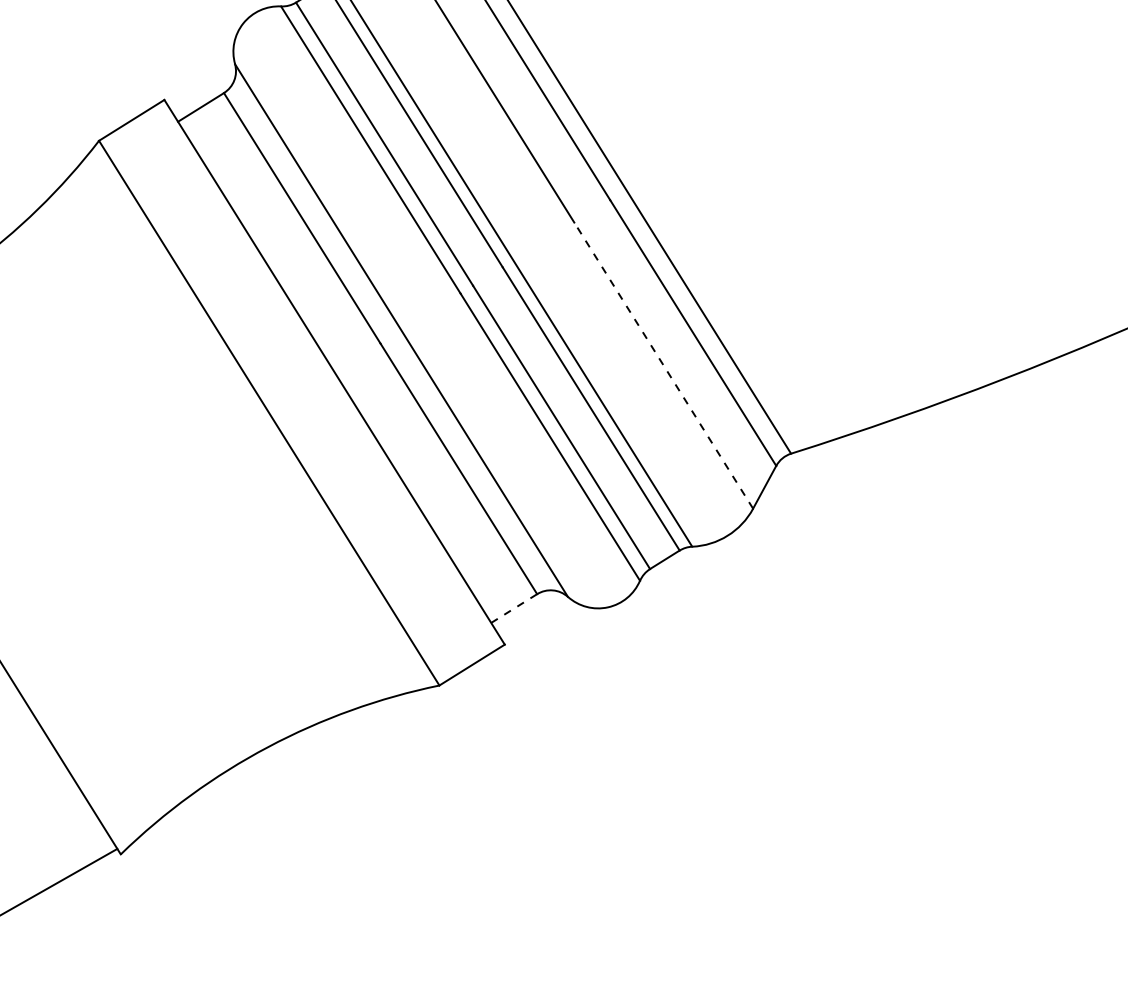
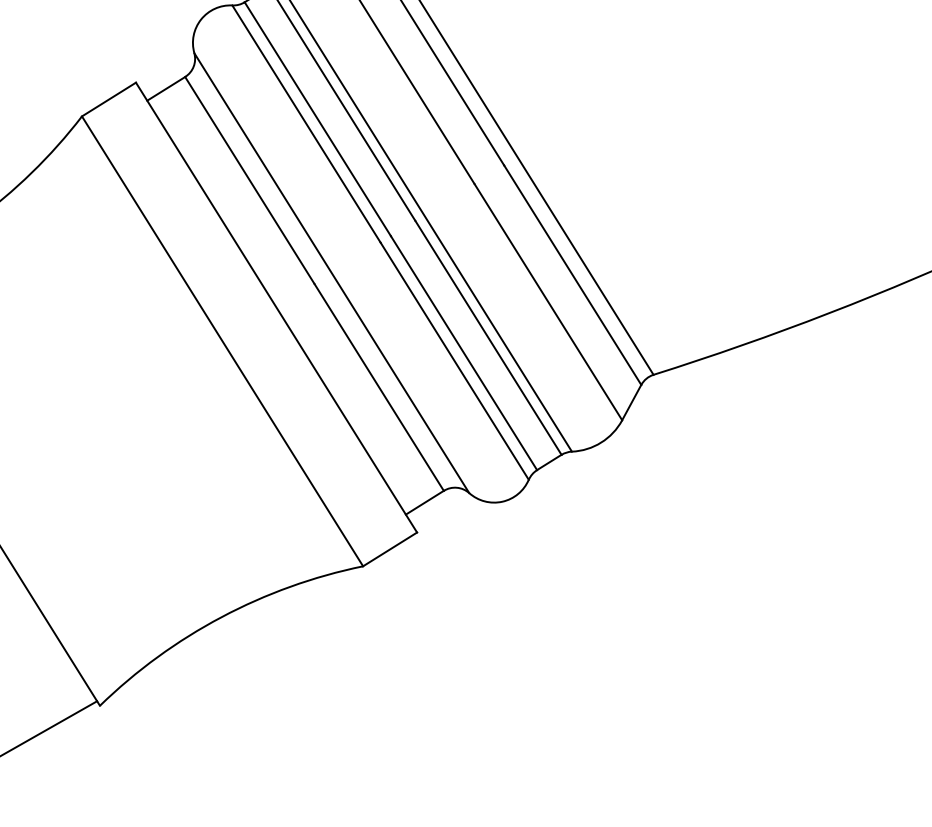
line: (663, 365) -> (548, 302), dashed -> solid
line: (514, 608) -> (425, 502), dashed -> solid

